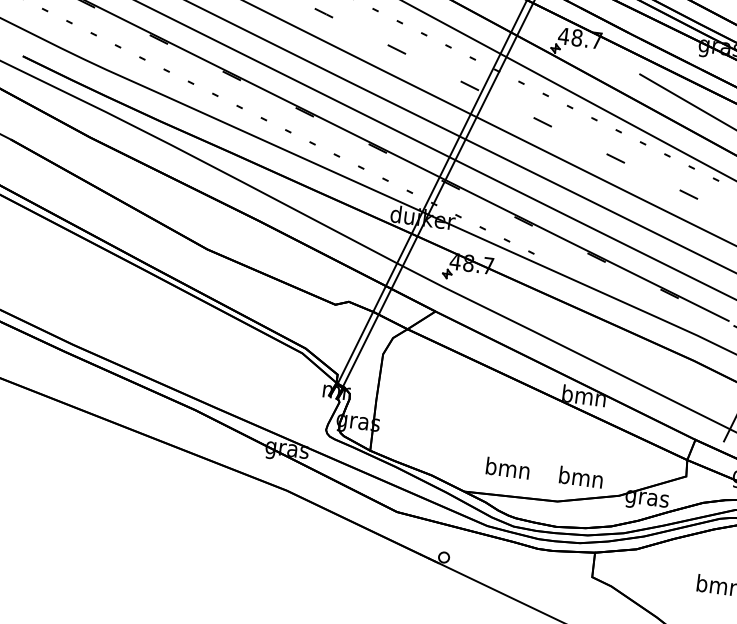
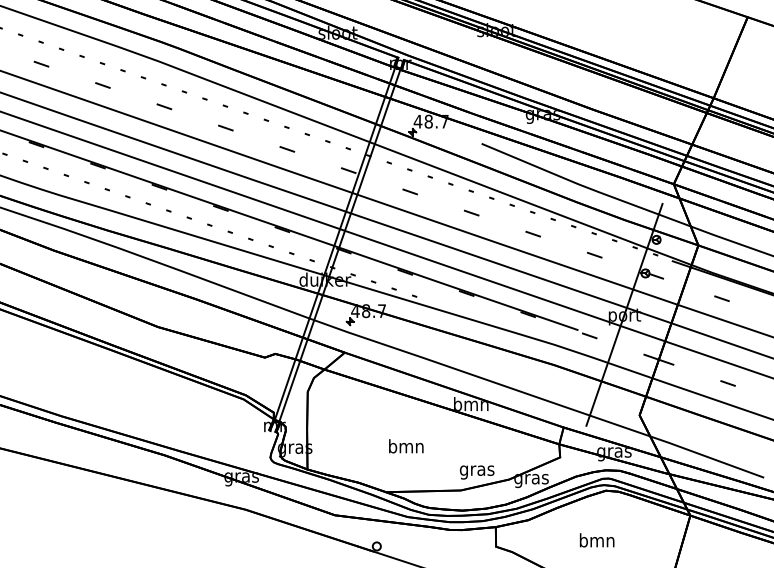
text: (508, 468) -> (406, 446), moved
text: (581, 479) -> (477, 470), bmn -> gras

